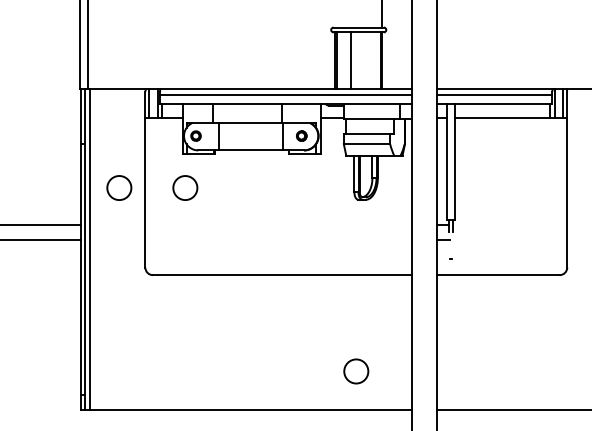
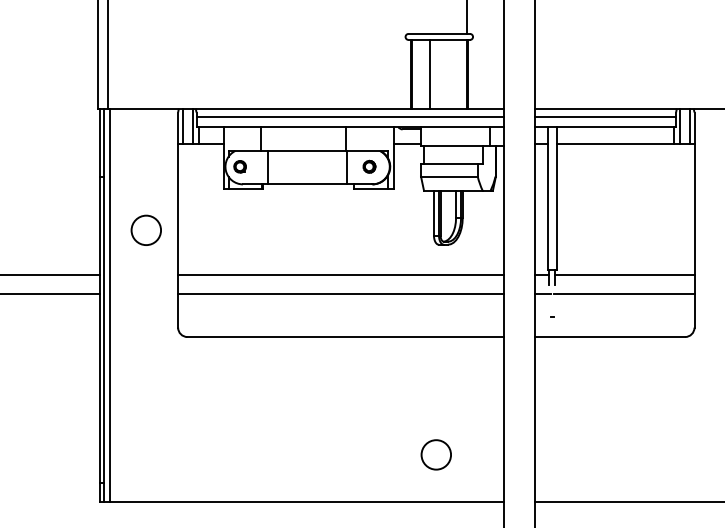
circle: (185, 187) -> (227, 229), removed
line: (278, 224) -> (341, 275), added
line: (510, 224) -> (625, 275), added
line: (278, 239) -> (341, 293), added
line: (509, 239) -> (623, 293), added

